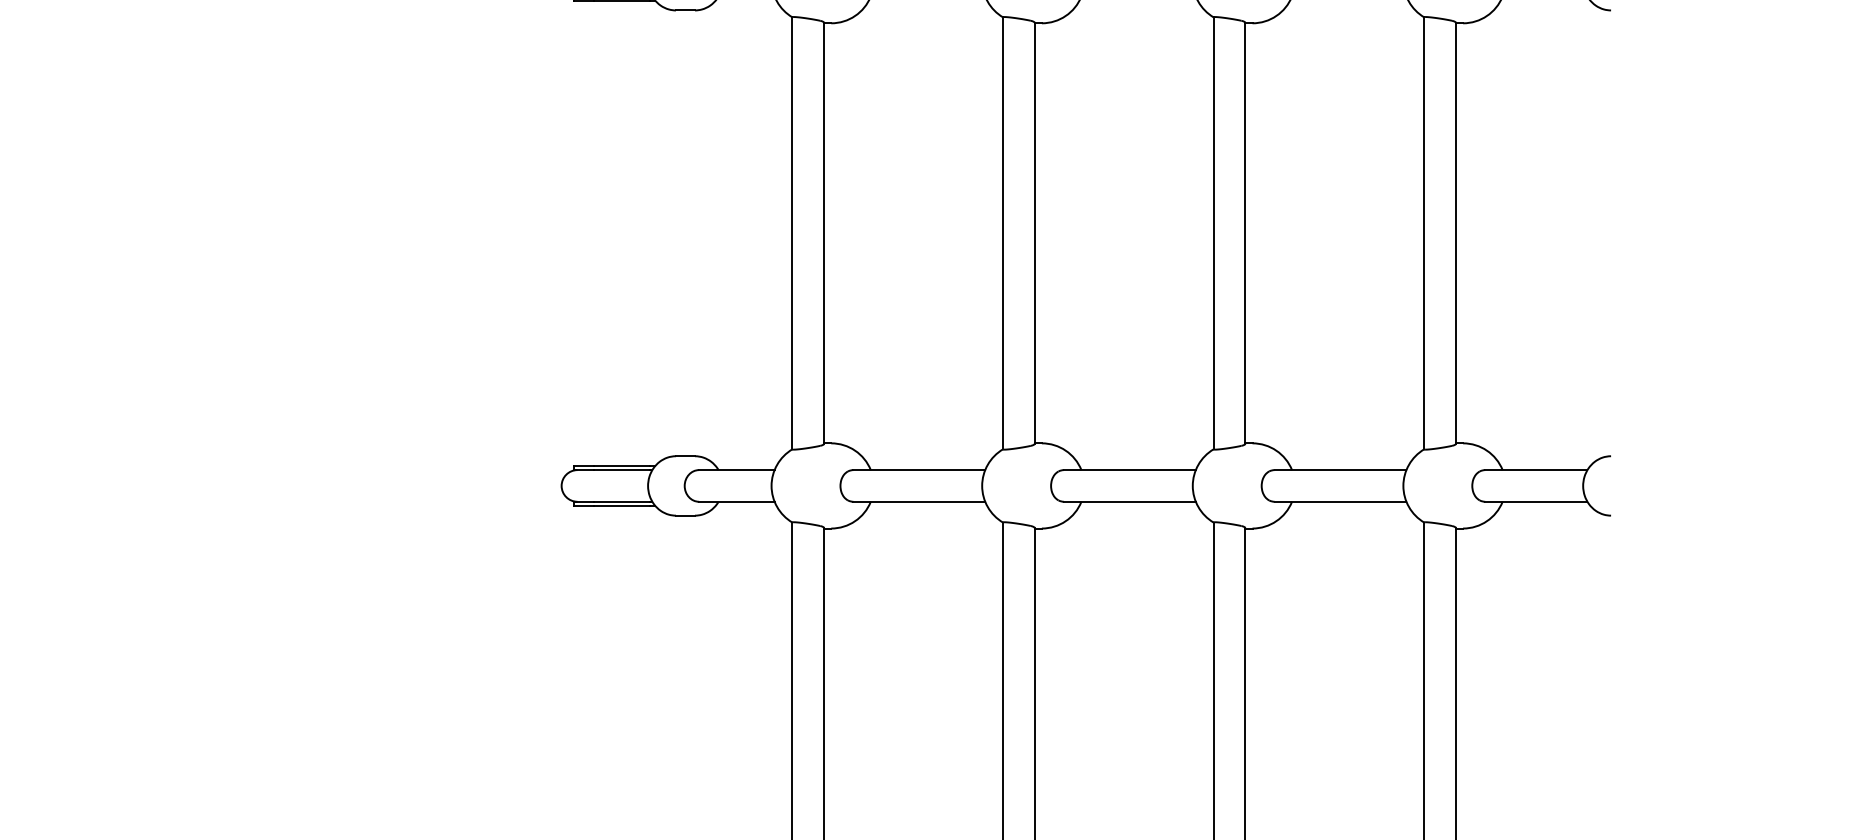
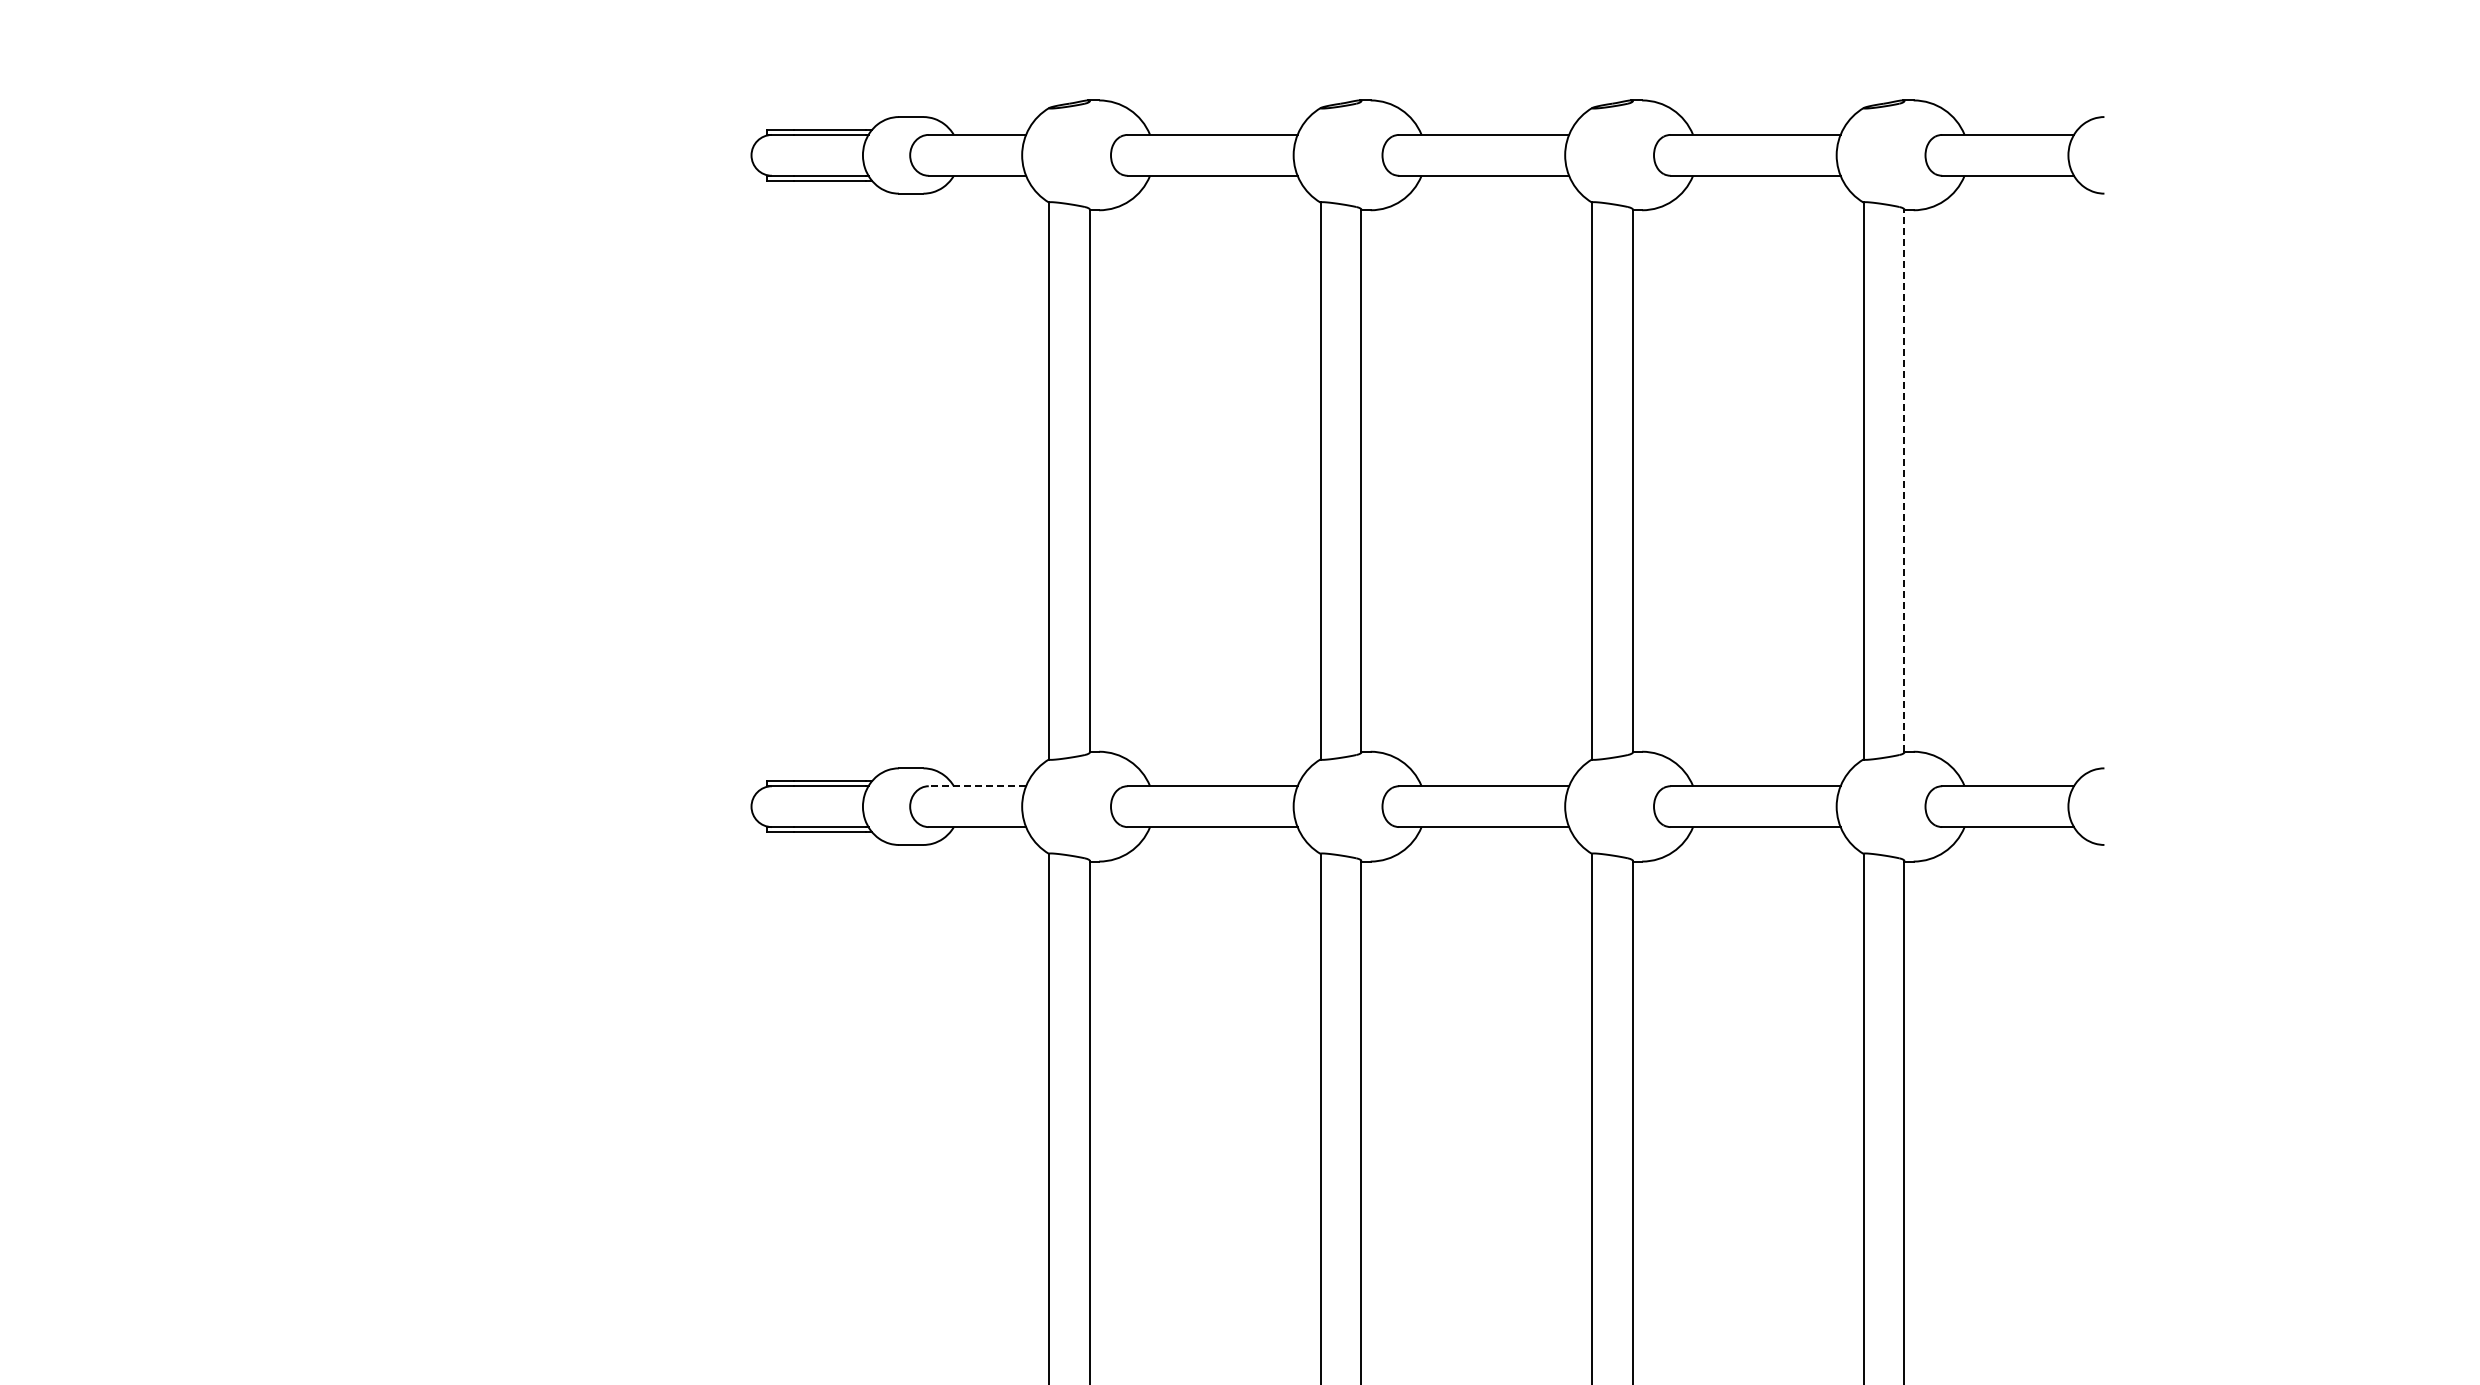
line: (1456, 232) -> (1904, 480), solid -> dashed
line: (736, 470) -> (977, 786), solid -> dashed

